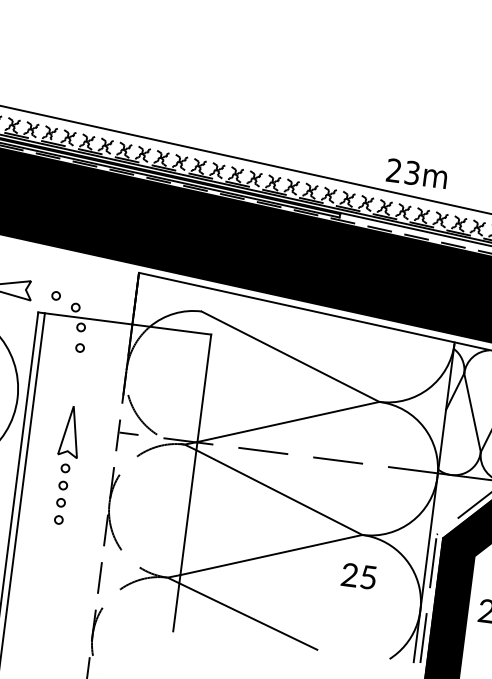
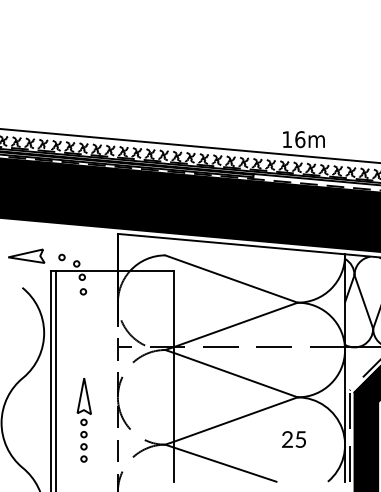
text: (402, 171) -> (293, 139), 23m -> 16m
part: (65, 465) -> (83, 420), moved
text: (358, 576) -> (293, 439), moved

